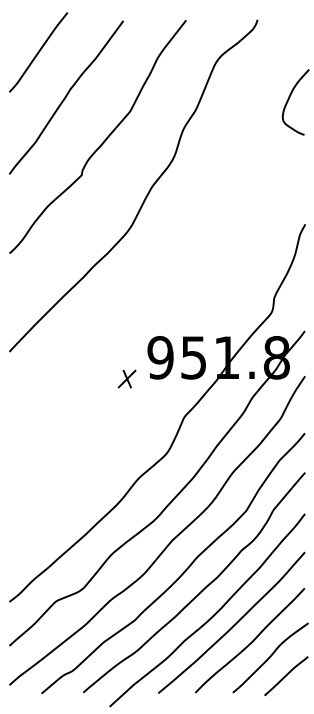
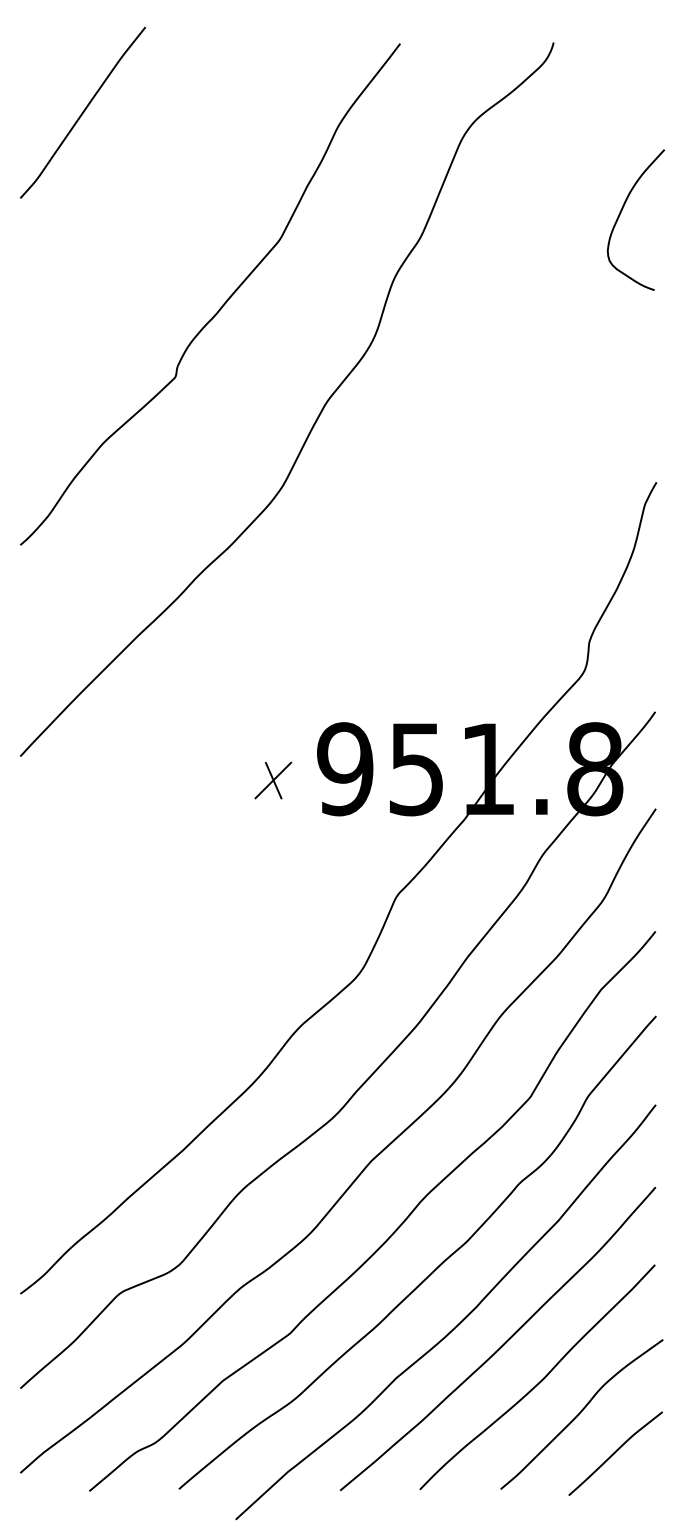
curve: (66, 97) -> (142, 209), removed
part: (126, 378) -> (271, 779), moved

